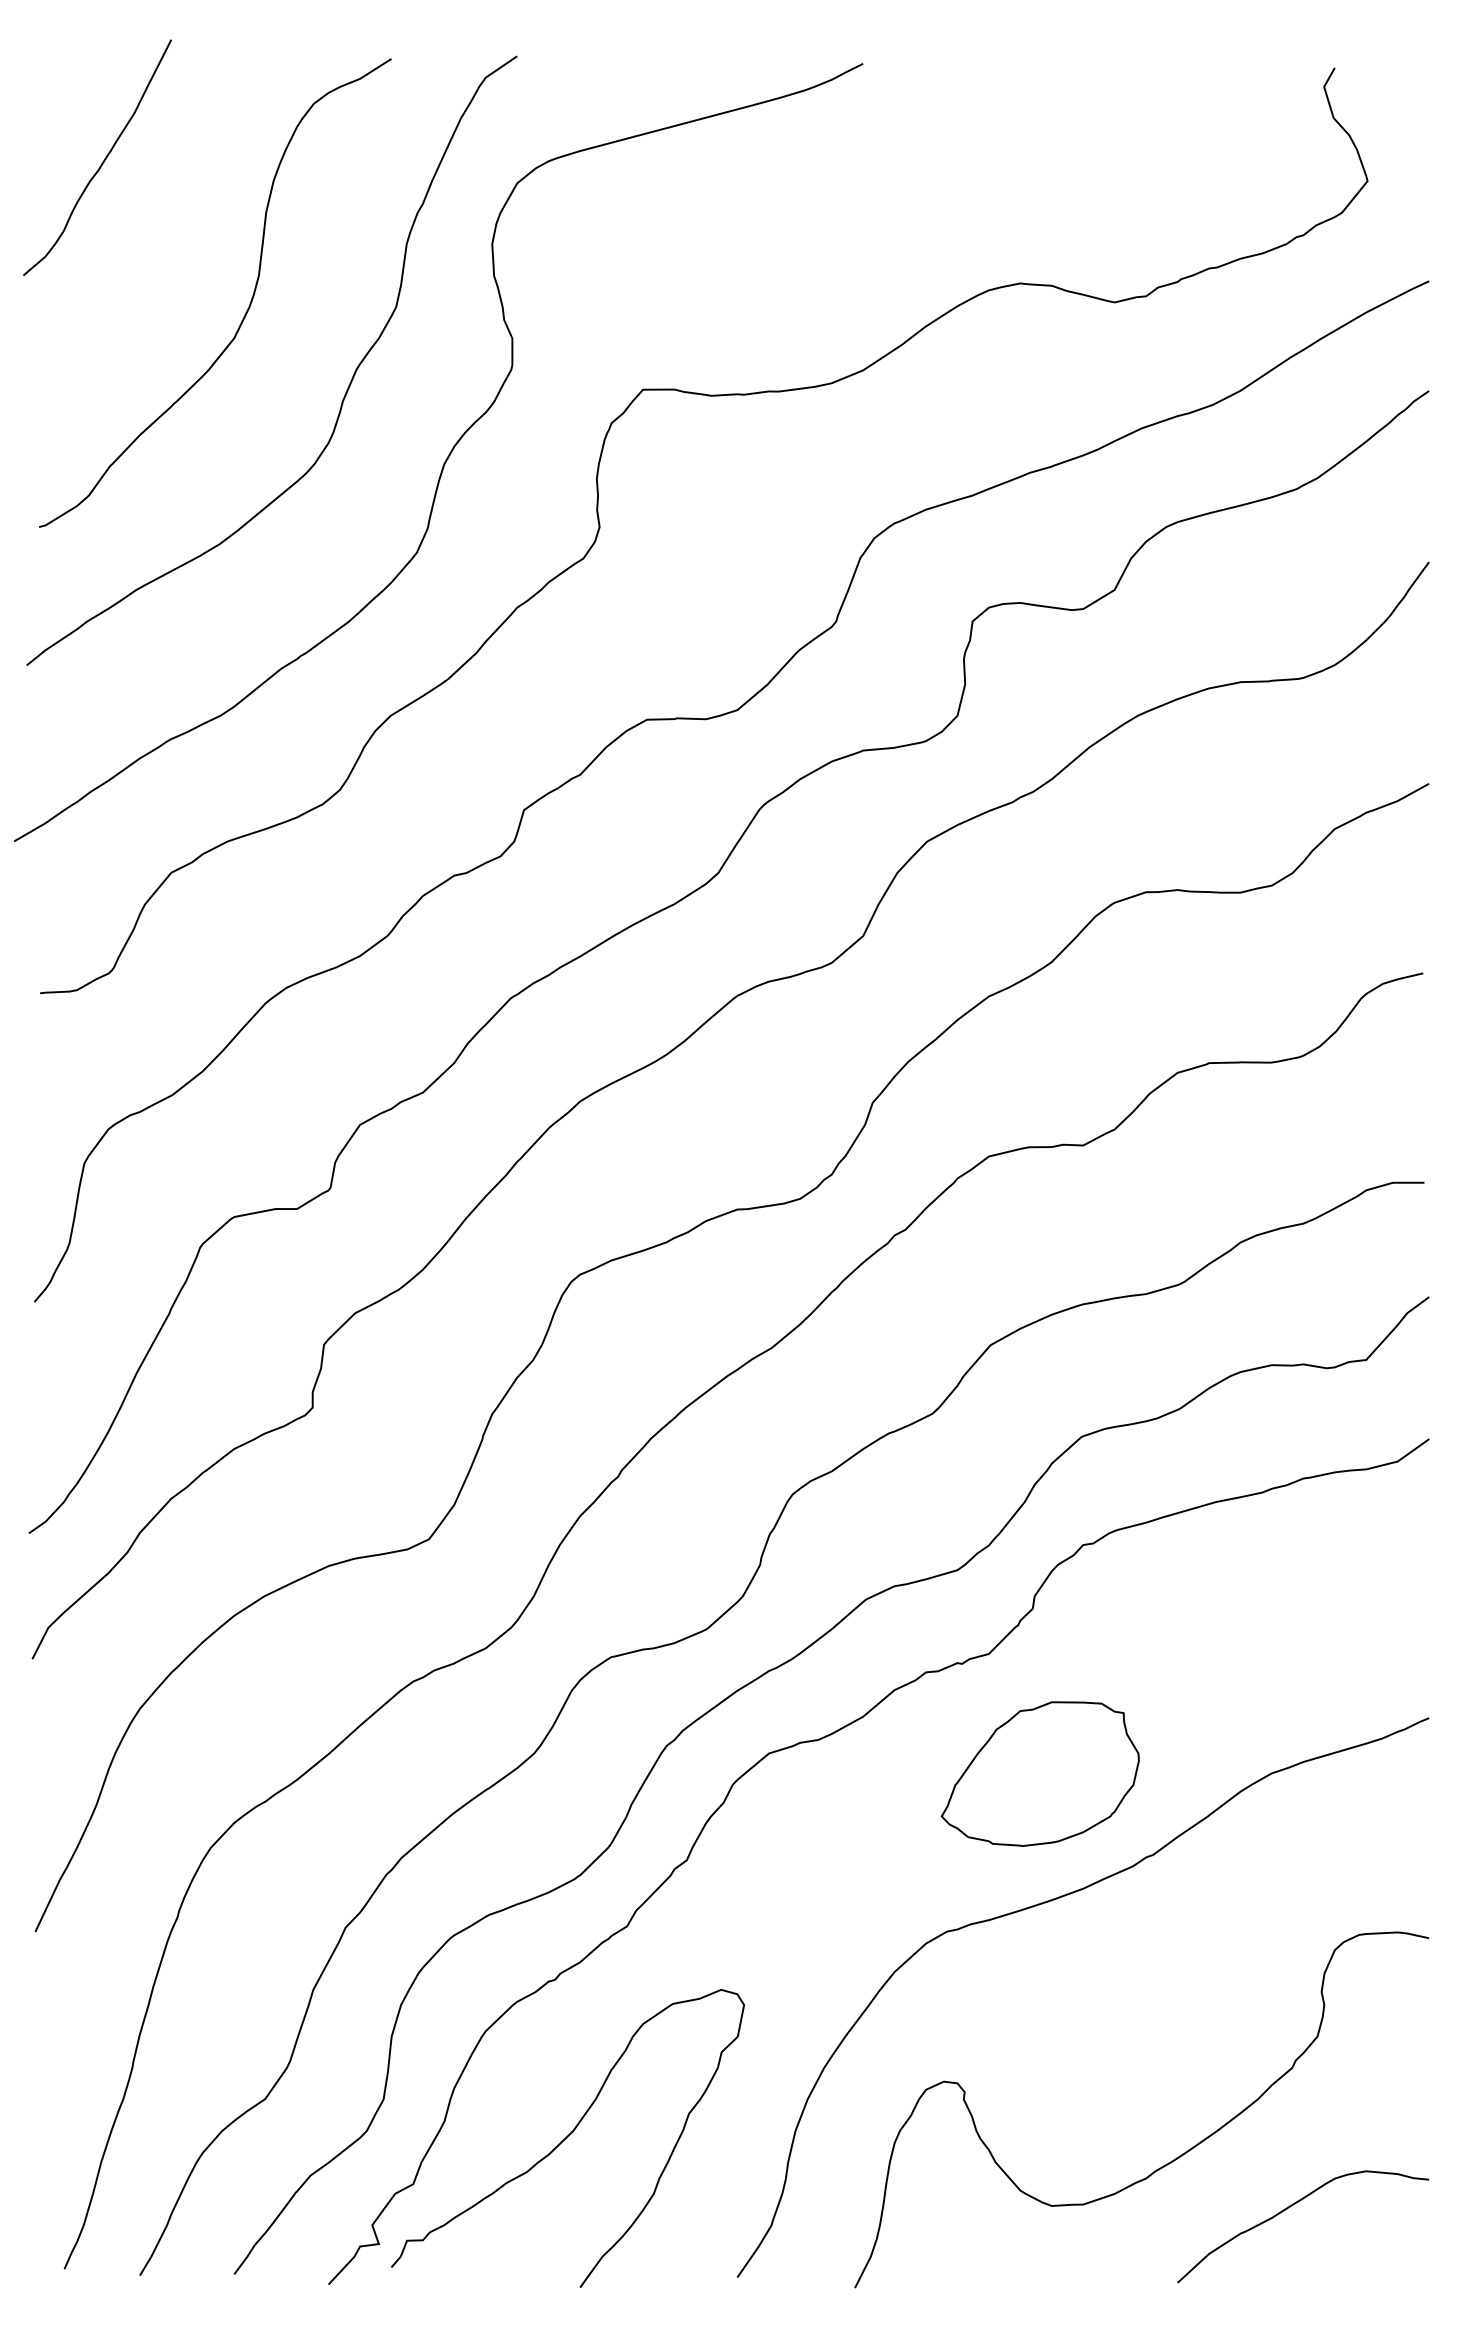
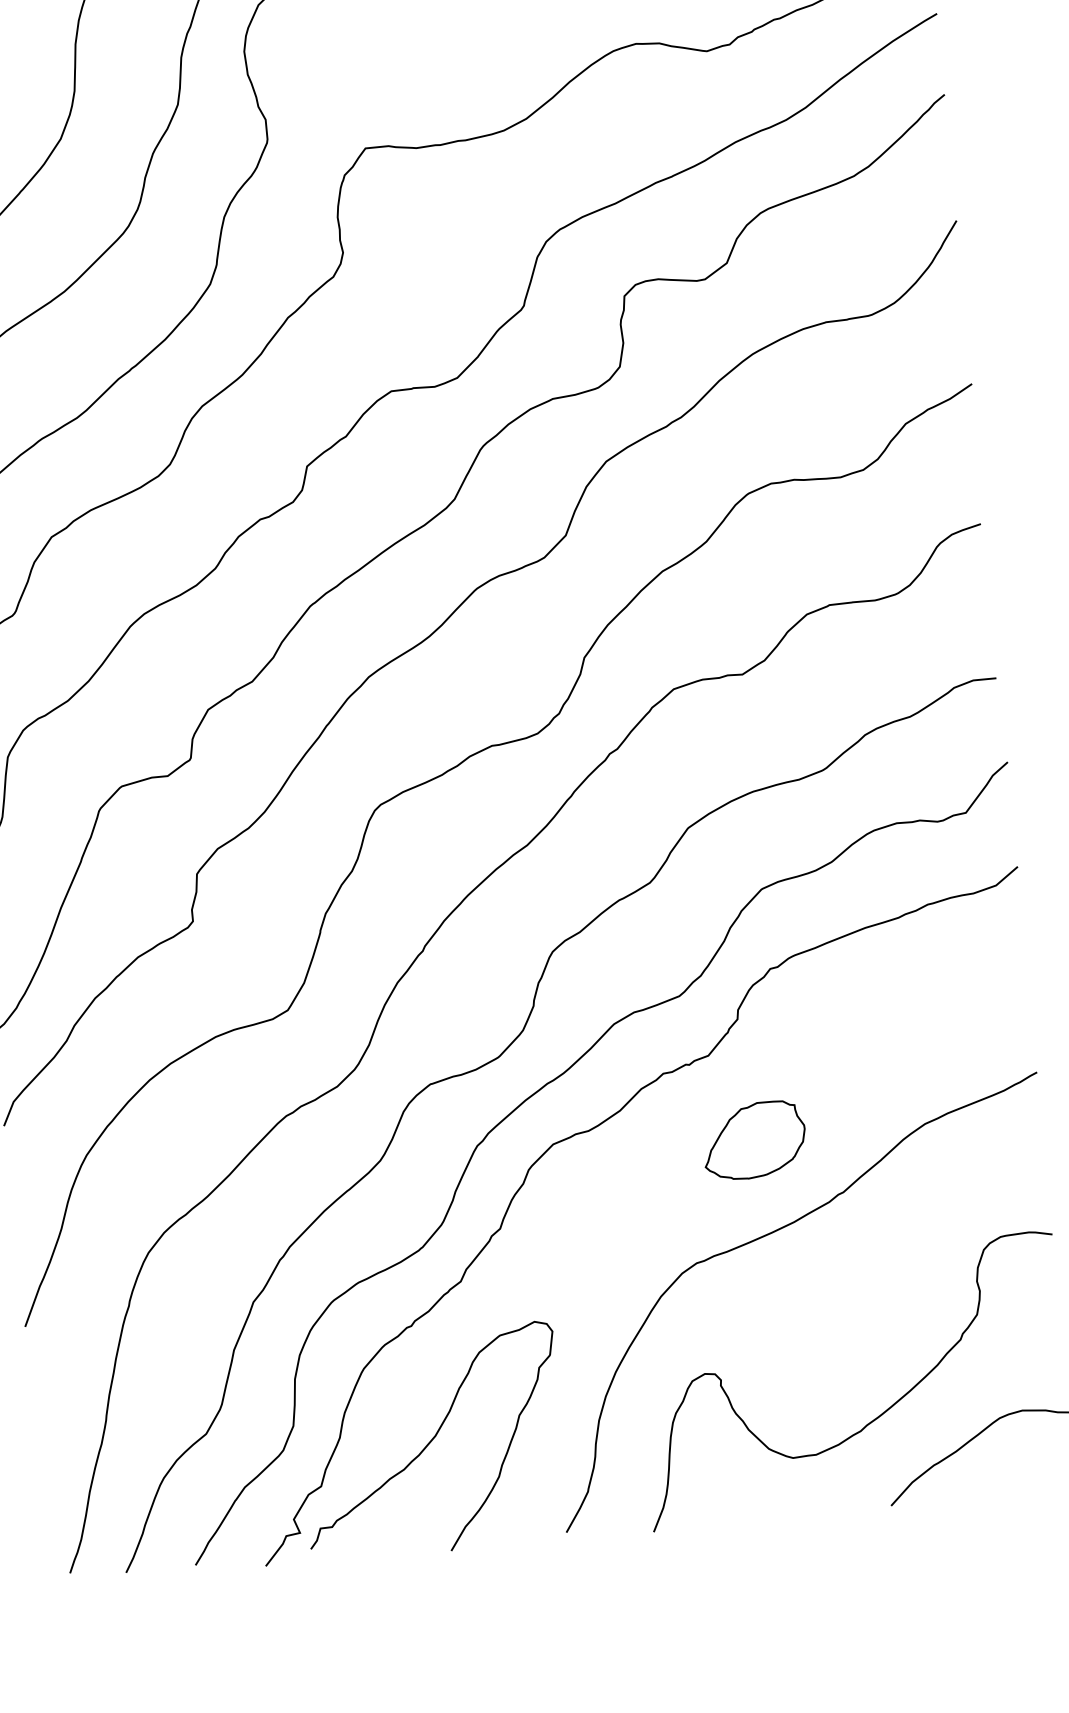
part: (1039, 1773) -> (753, 1140), size x0.7

